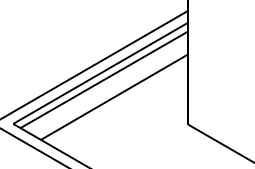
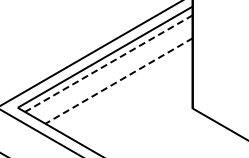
line: (104, 79) -> (109, 63), solid -> dashed
line: (114, 97) -> (119, 81), solid -> dashed

